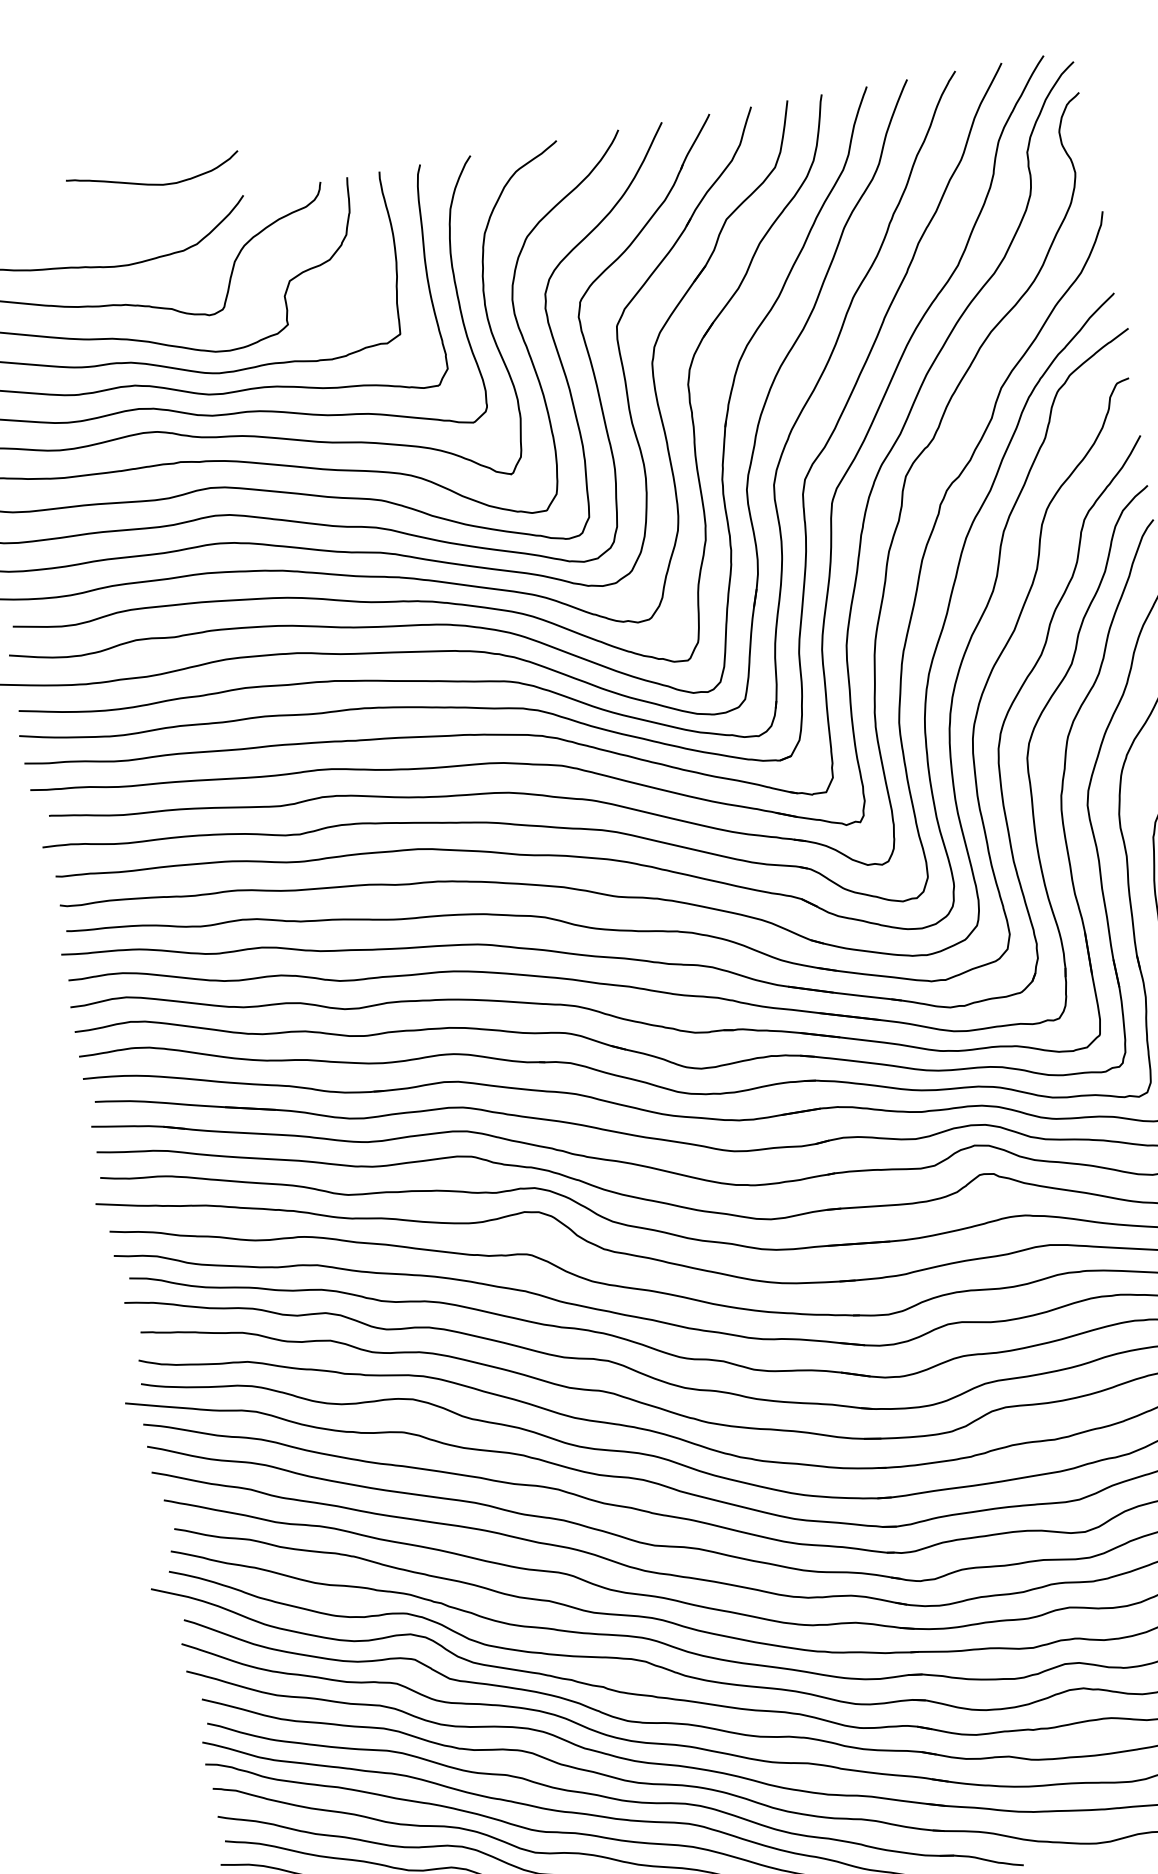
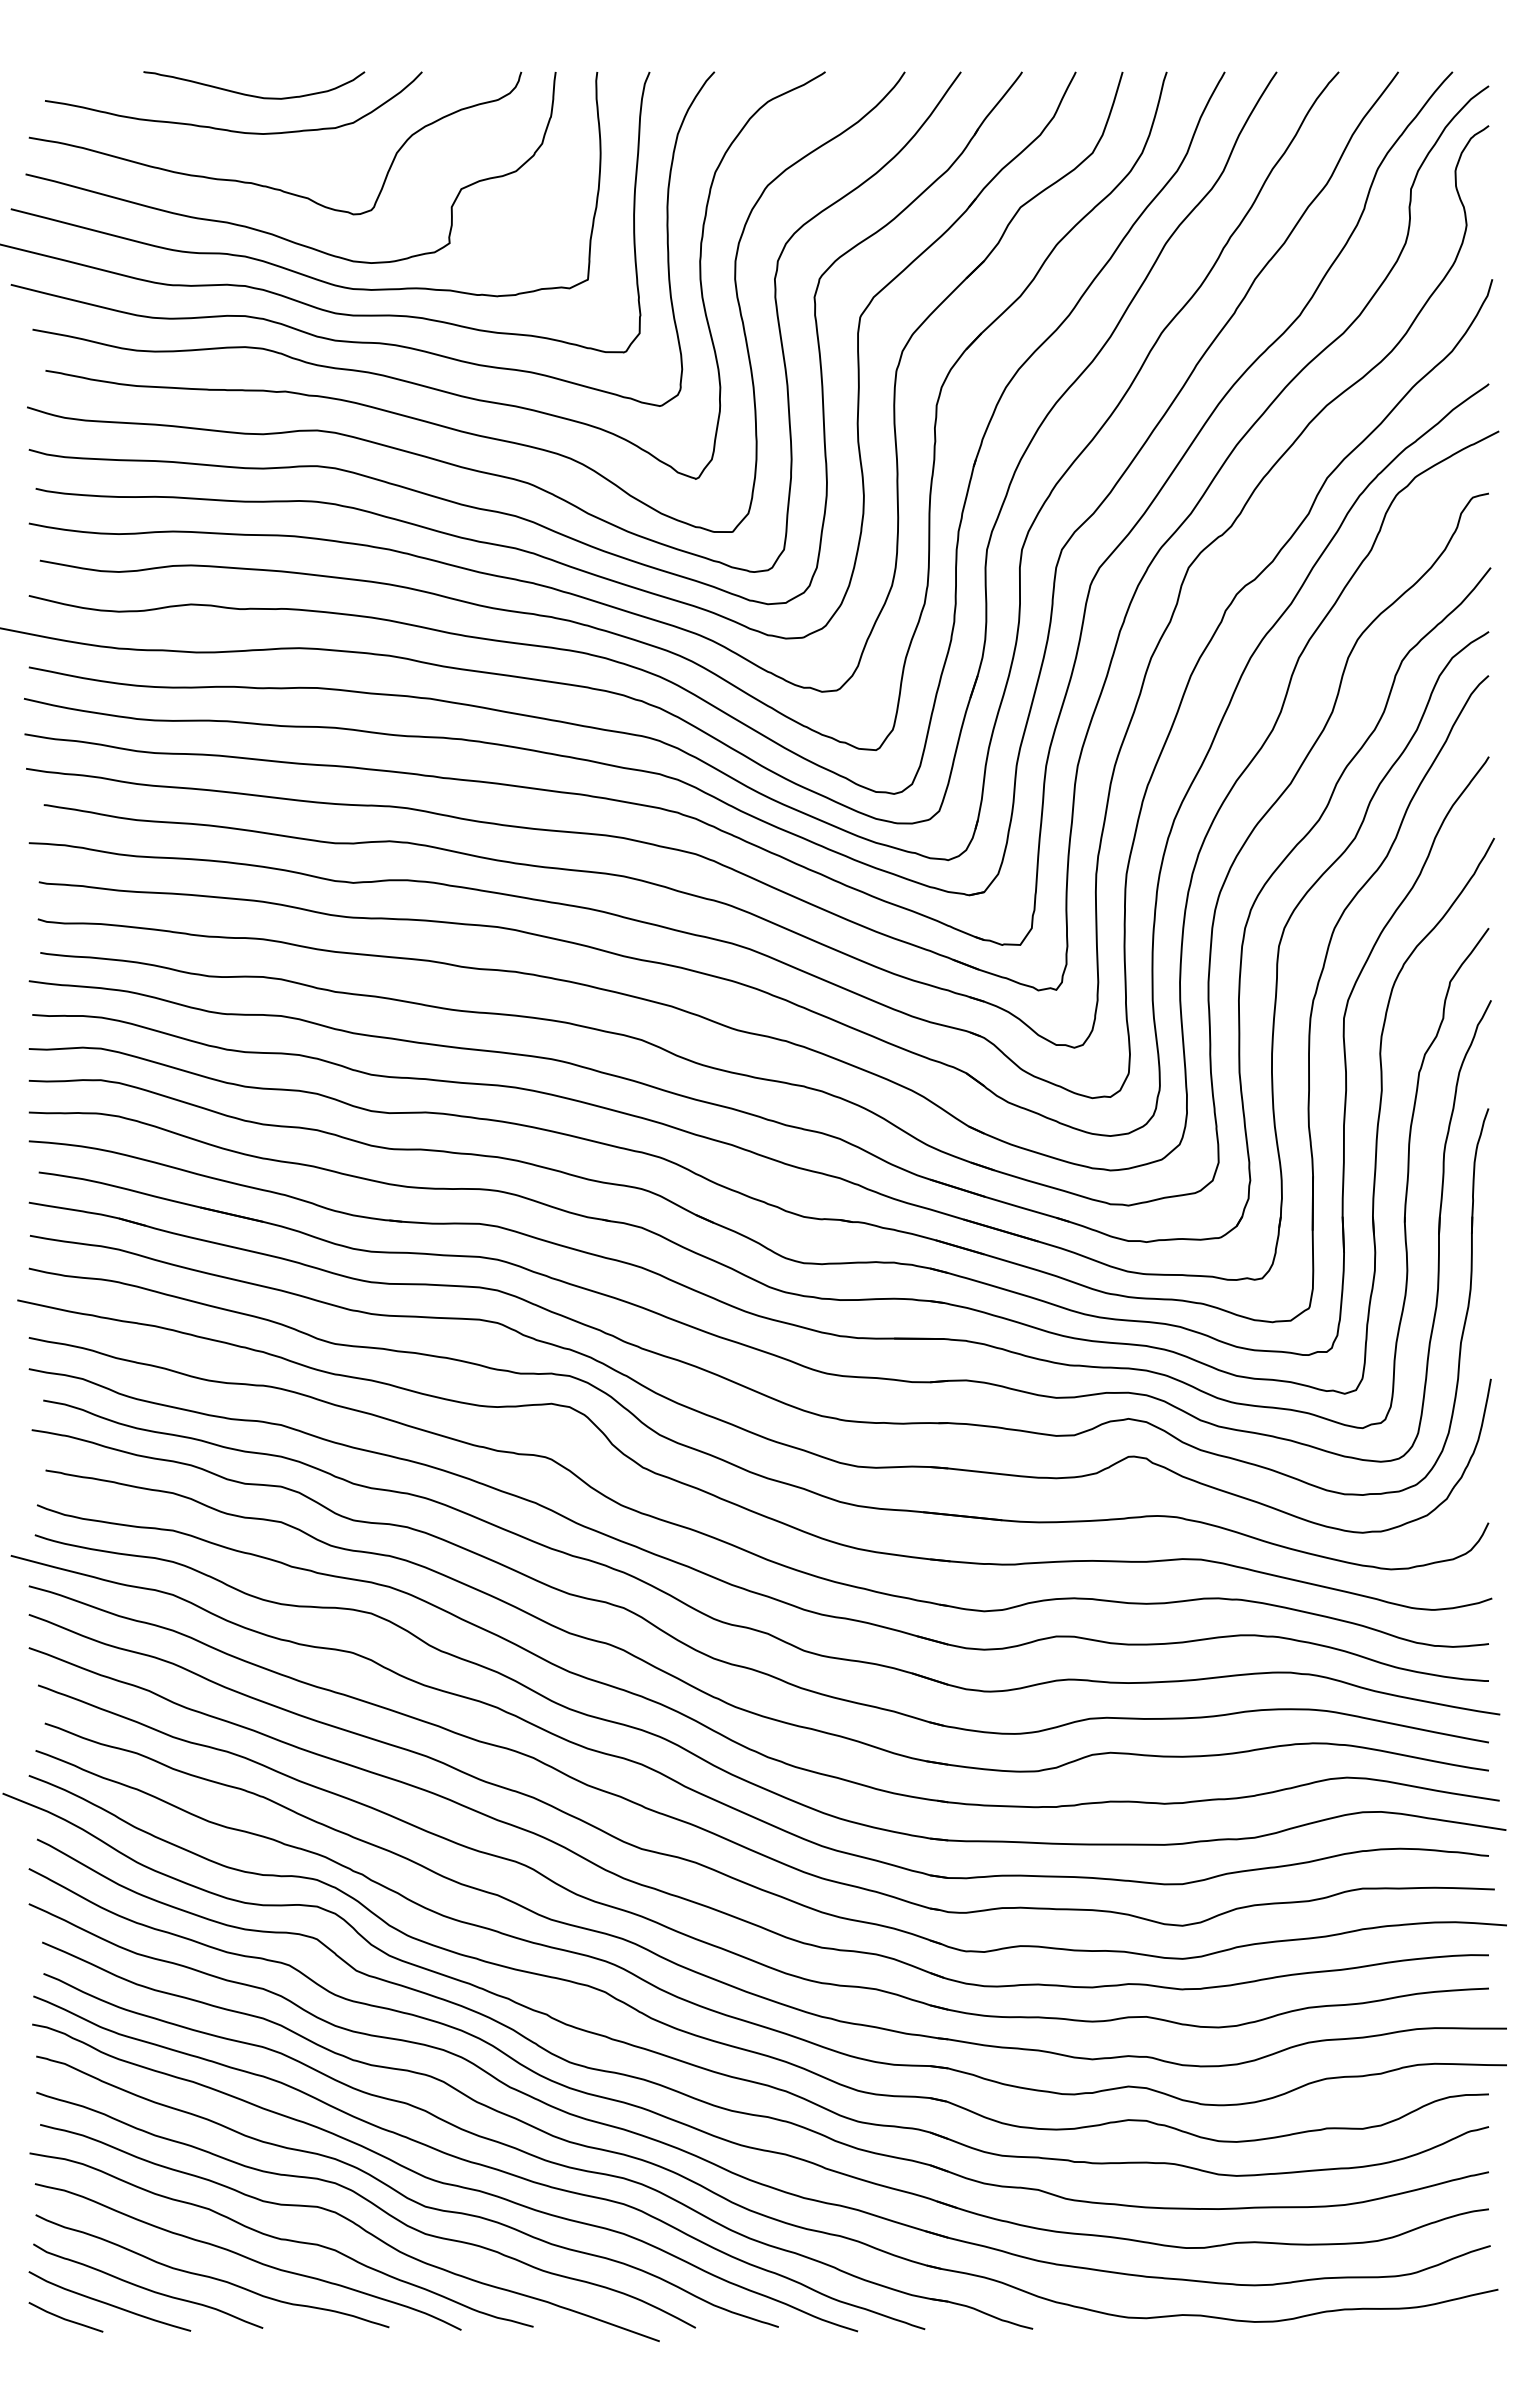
curve: (152, 183) -> (250, 94), moved

